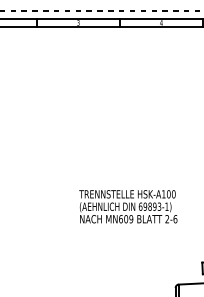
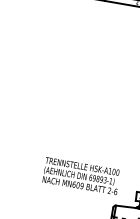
text: (128, 206) -> (81, 175), moved

